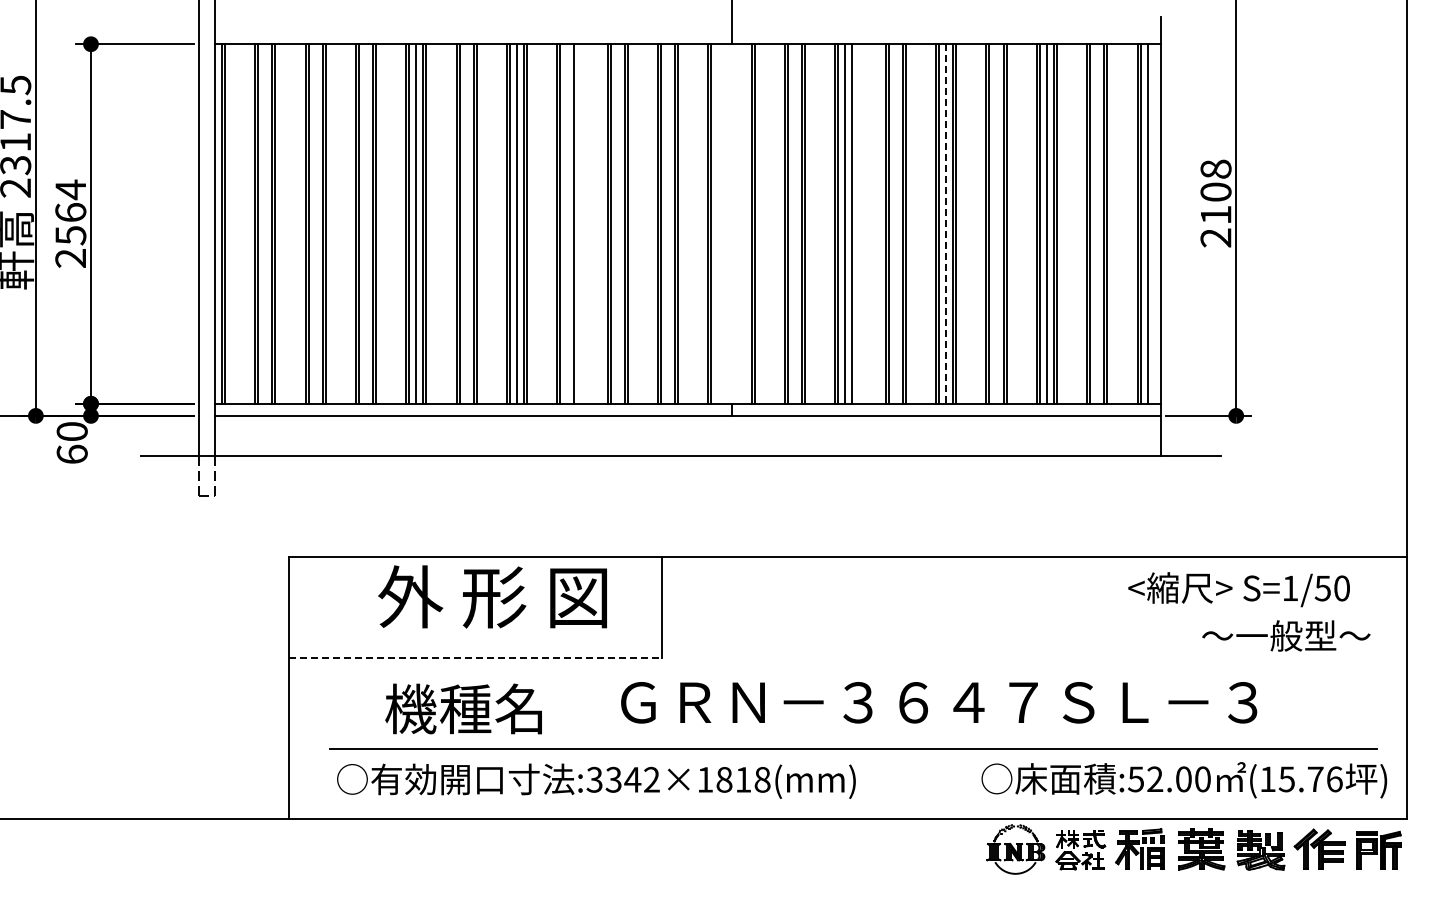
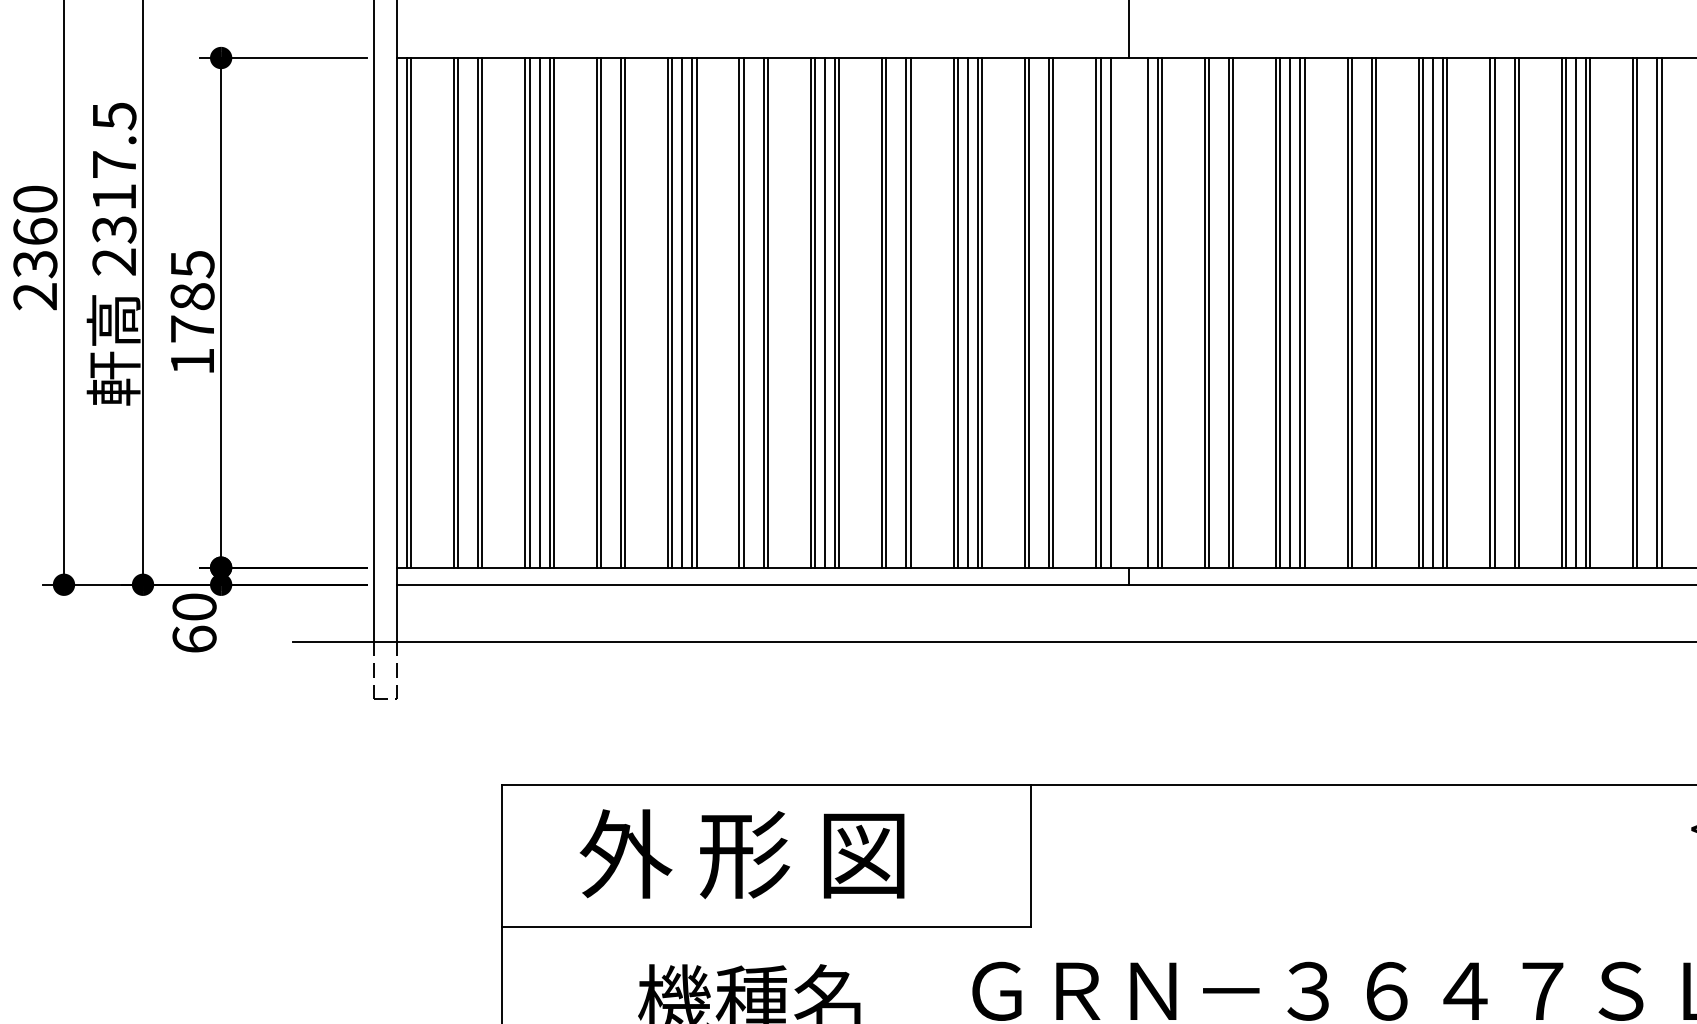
text: (70, 223) -> (192, 312), 2564 -> 1785
line: (315, 223) -> (539, 312), added
line: (577, 223) -> (910, 312), added
line: (617, 223) -> (967, 312), added
line: (718, 223) -> (1110, 312), added
line: (744, 223) -> (1147, 312), added
line: (855, 223) -> (1304, 312), added
line: (946, 224) -> (1433, 313), dashed -> solid
text: (492, 596) -> (742, 853), moved
line: (476, 657) -> (767, 927), dashed -> solid

